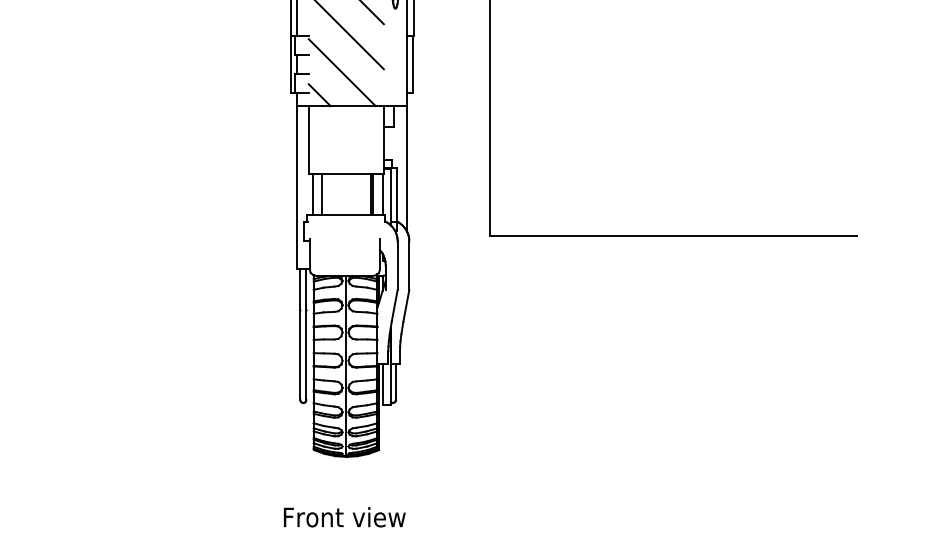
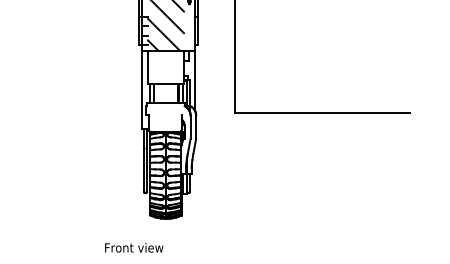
text: (345, 516) -> (134, 247), moved

